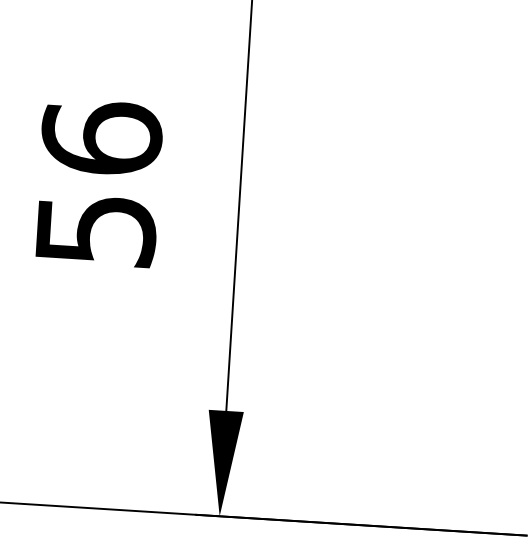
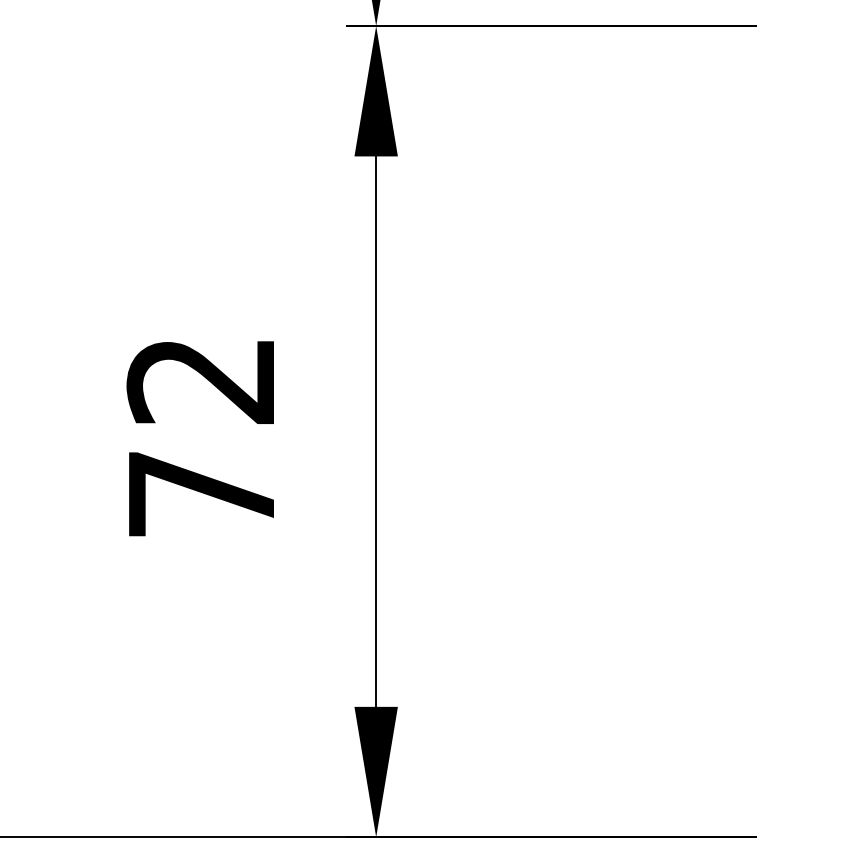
text: (98, 182) -> (201, 435), 56 -> 72

